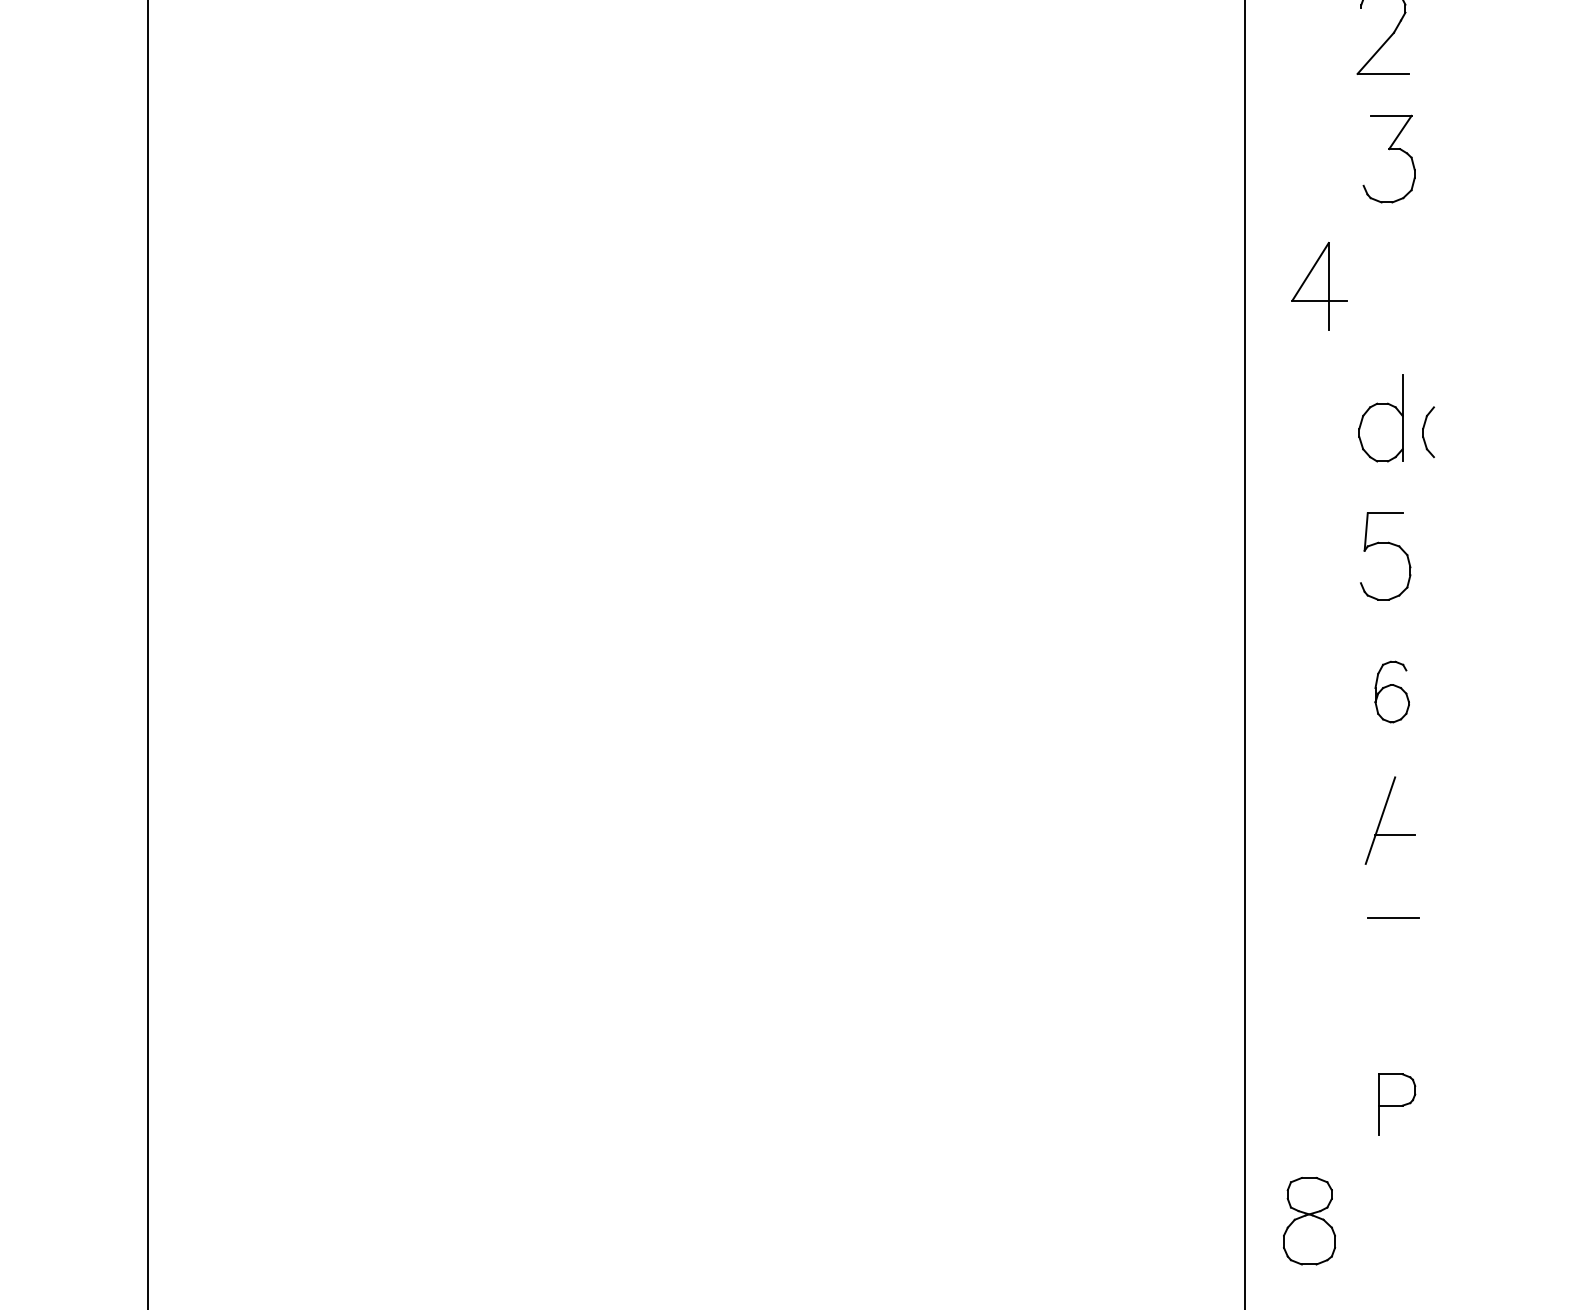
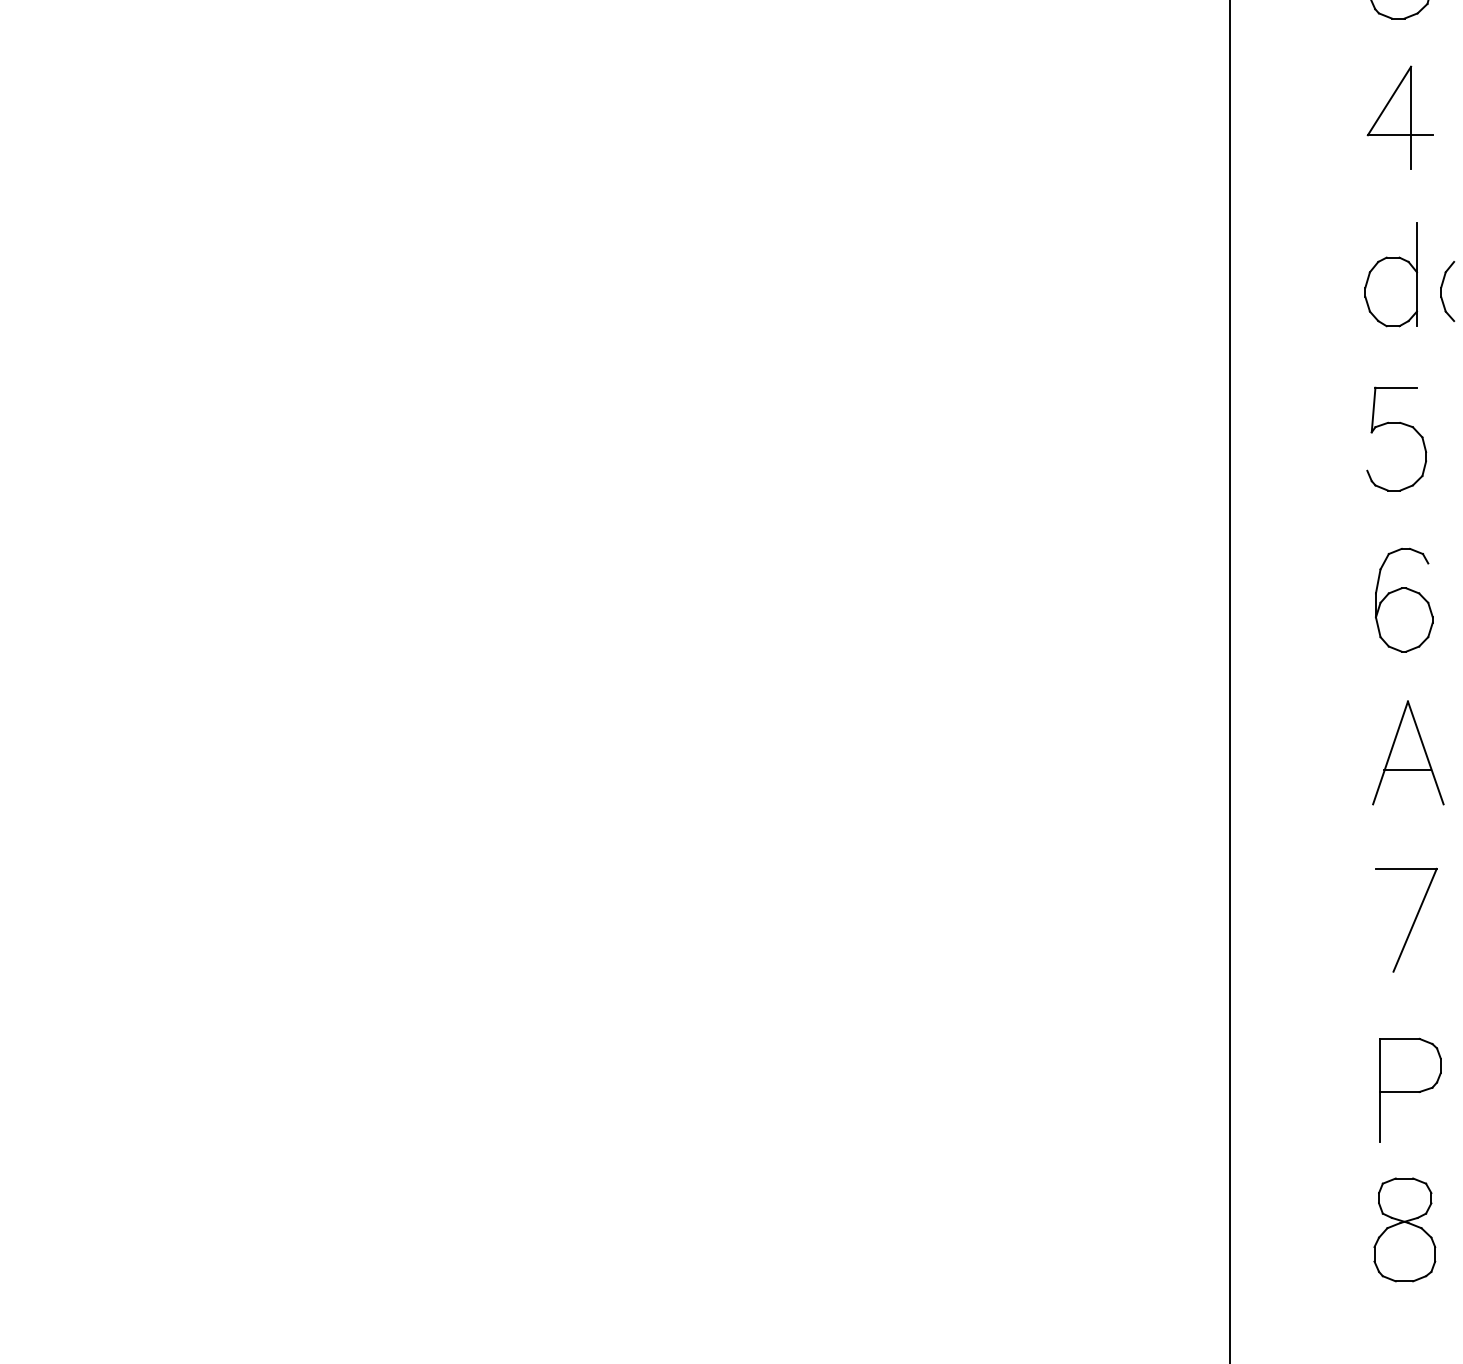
part: (1319, 286) -> (1400, 118), moved
part: (1392, 691) -> (1404, 599), size x1.43
line: (1410, 820) -> (1426, 752), added
line: (1400, 961) -> (1414, 920), added
part: (1397, 1104) -> (1410, 1090), size x1.43
part: (1309, 1221) -> (1404, 1230), moved

